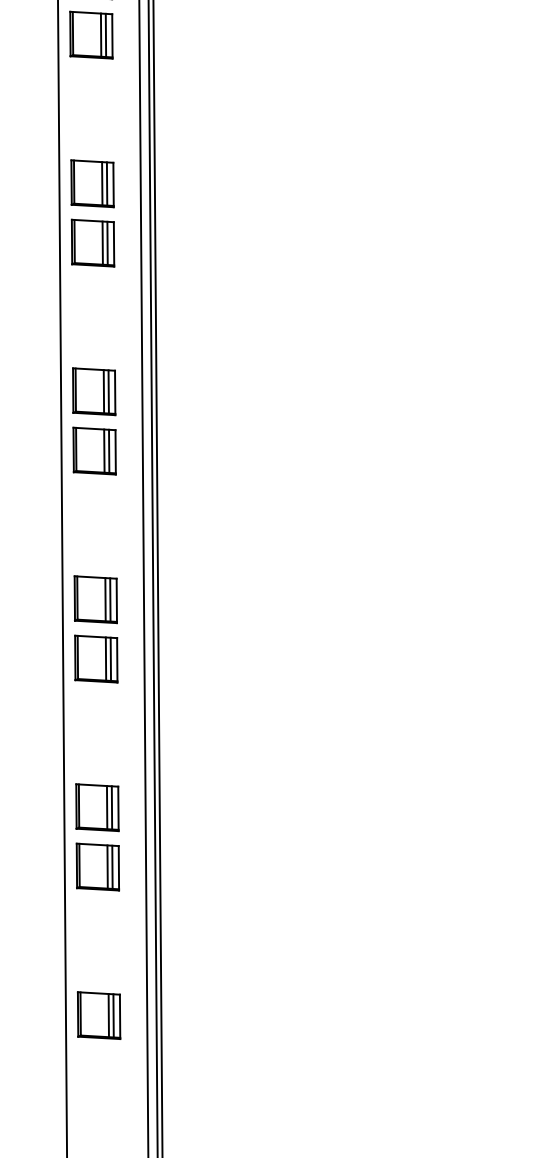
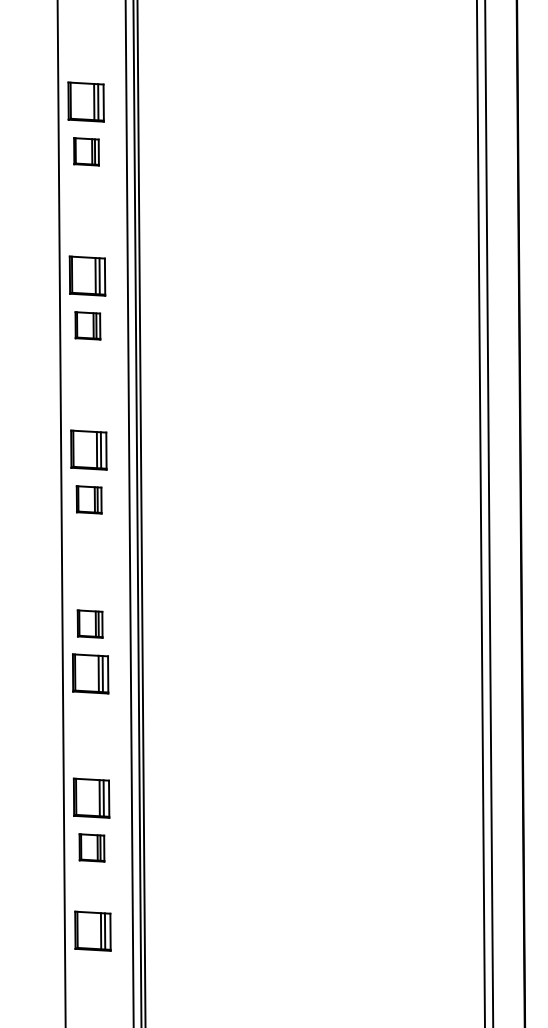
part: (91, 34) -> (86, 151), size x0.7
part: (92, 242) -> (87, 325), size x0.7
part: (93, 450) -> (88, 499), size x0.7
part: (94, 598) -> (89, 623), size x0.7
part: (97, 866) -> (91, 847), size x0.7
part: (98, 1014) -> (92, 930), moved

